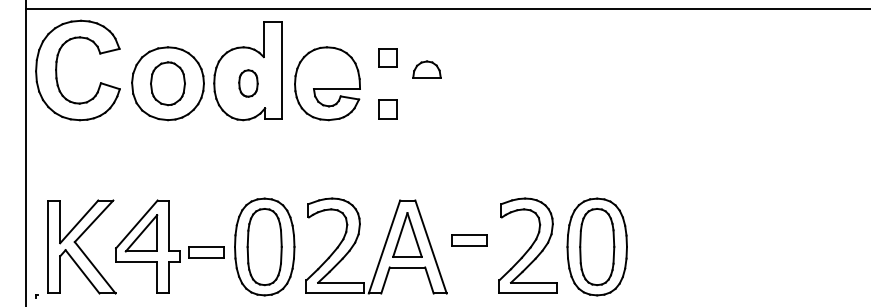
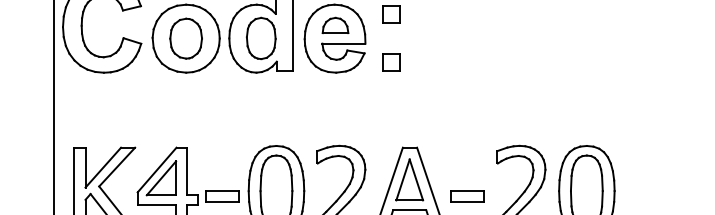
part: (426, 69) -> (335, 25), moved
part: (248, 83) -> (261, 38), size x1.67
part: (469, 240) -> (467, 196), moved

